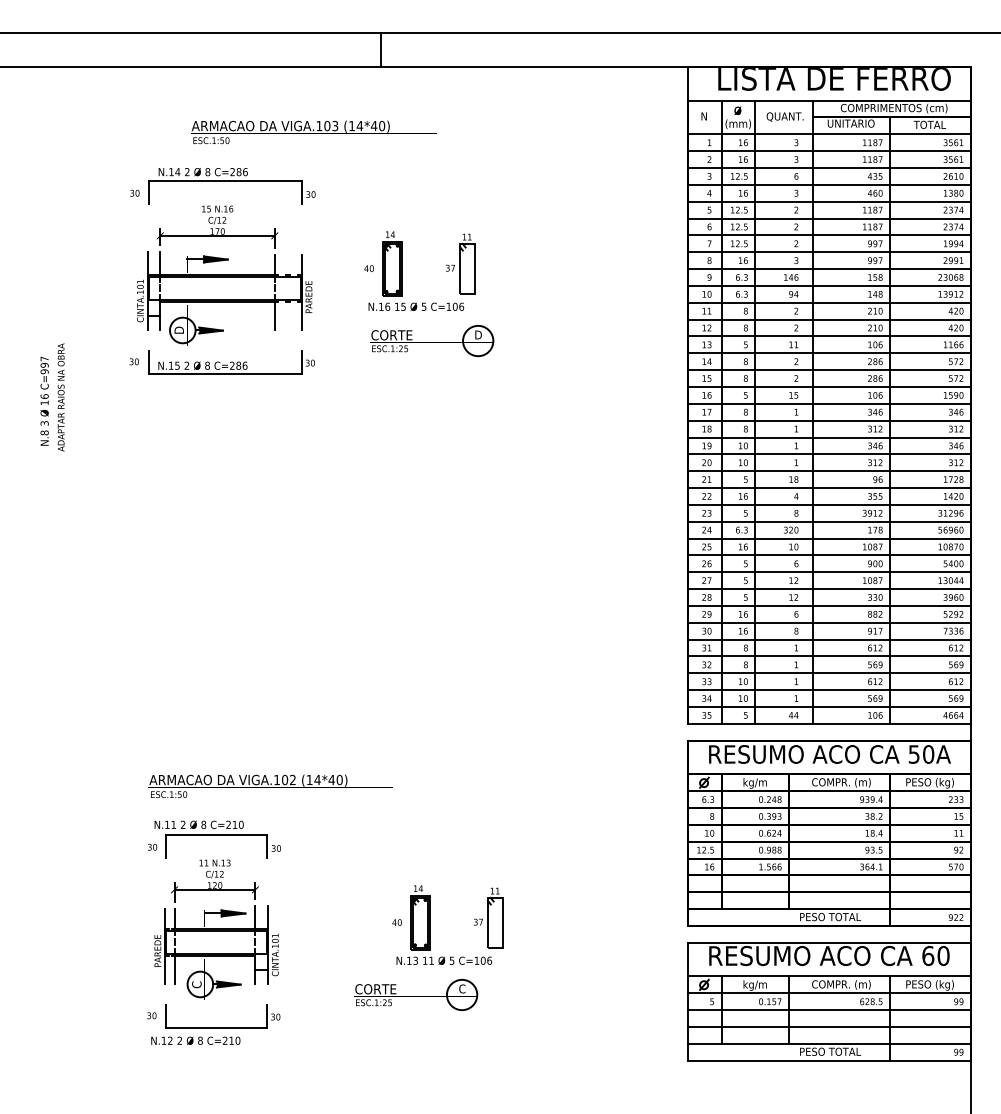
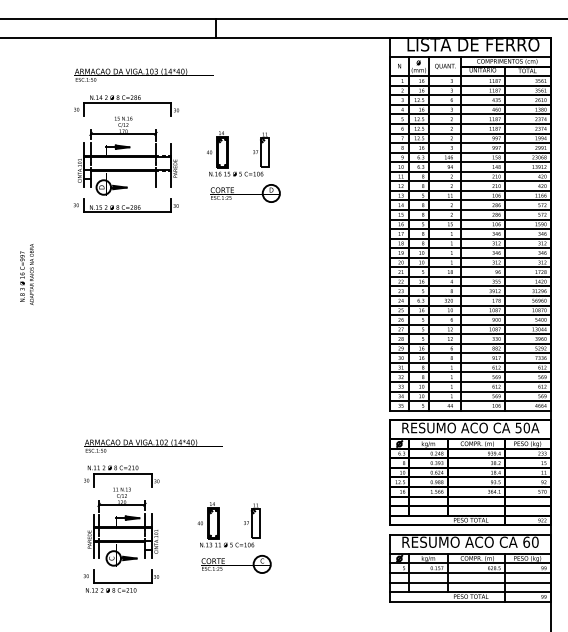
text: (312, 131) -> (143, 74), moved
text: (51, 397) -> (26, 274), moved
part: (430, 924) -> (219, 524), moved

